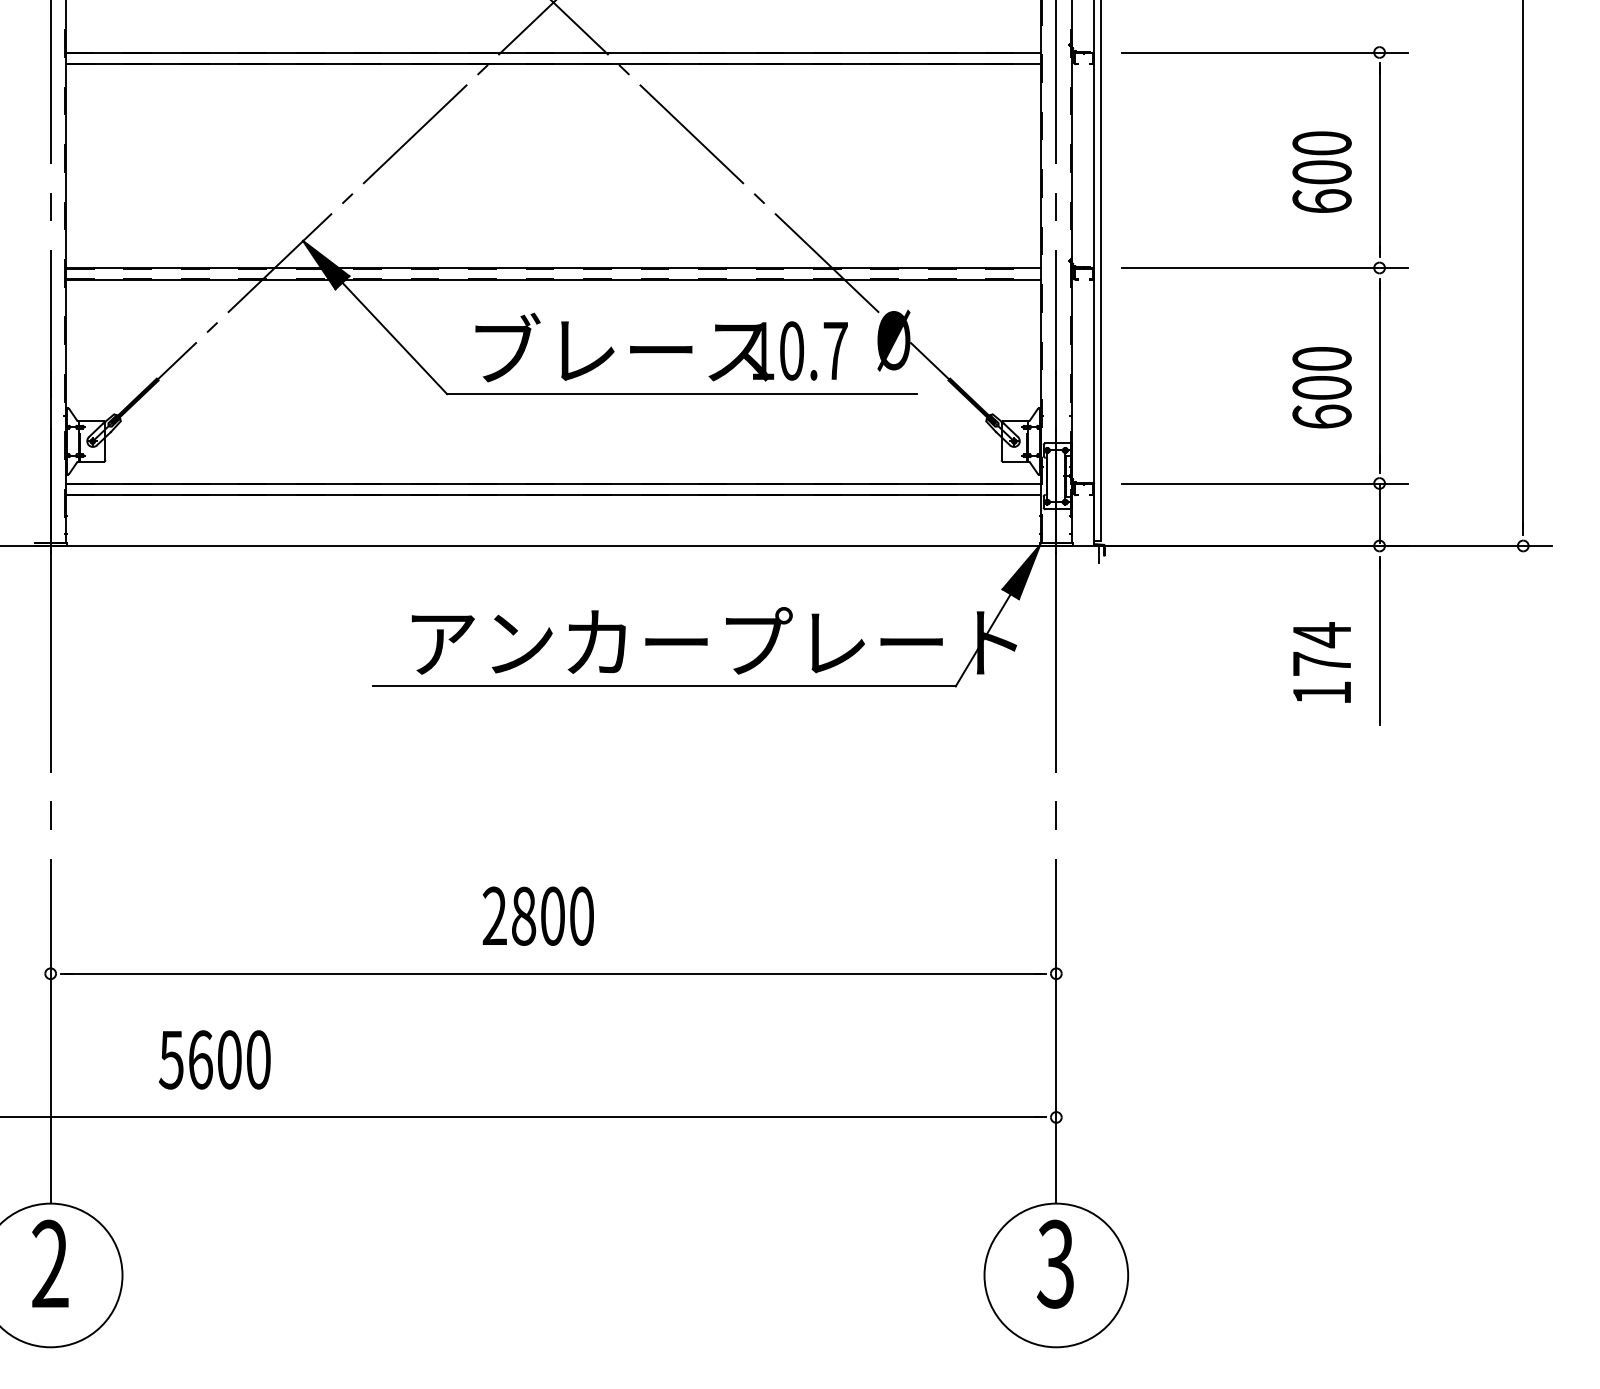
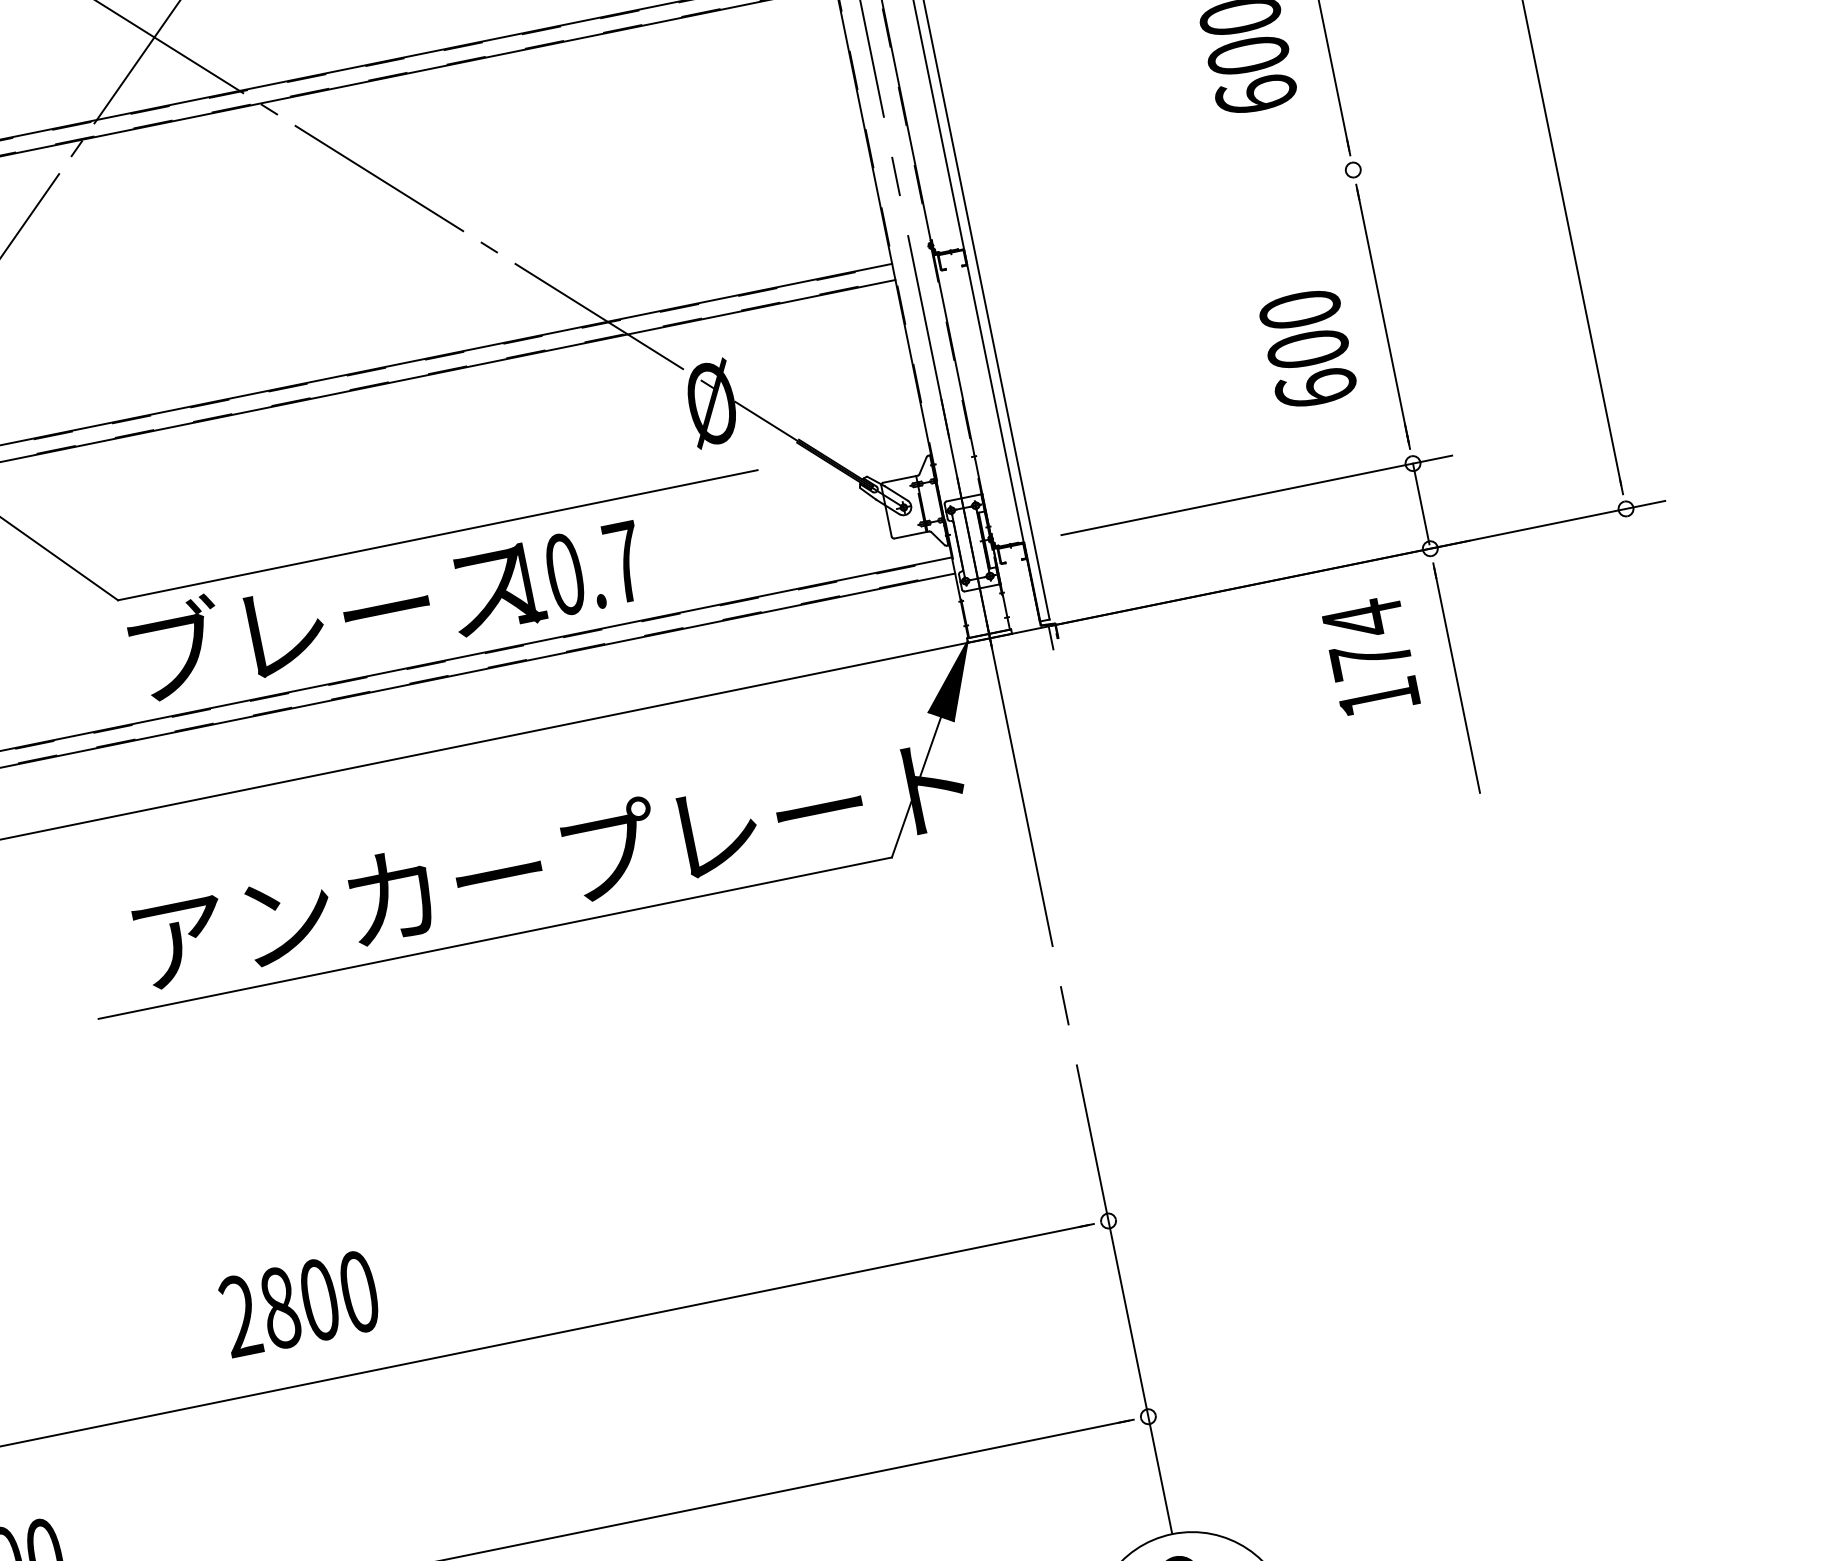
line: (1264, 268) -> (1196, 202), removed
text: (661, 347) -> (386, 605), moved
text: (1321, 662) -> (1369, 656), moved
text: (537, 915) -> (298, 1303), moved

